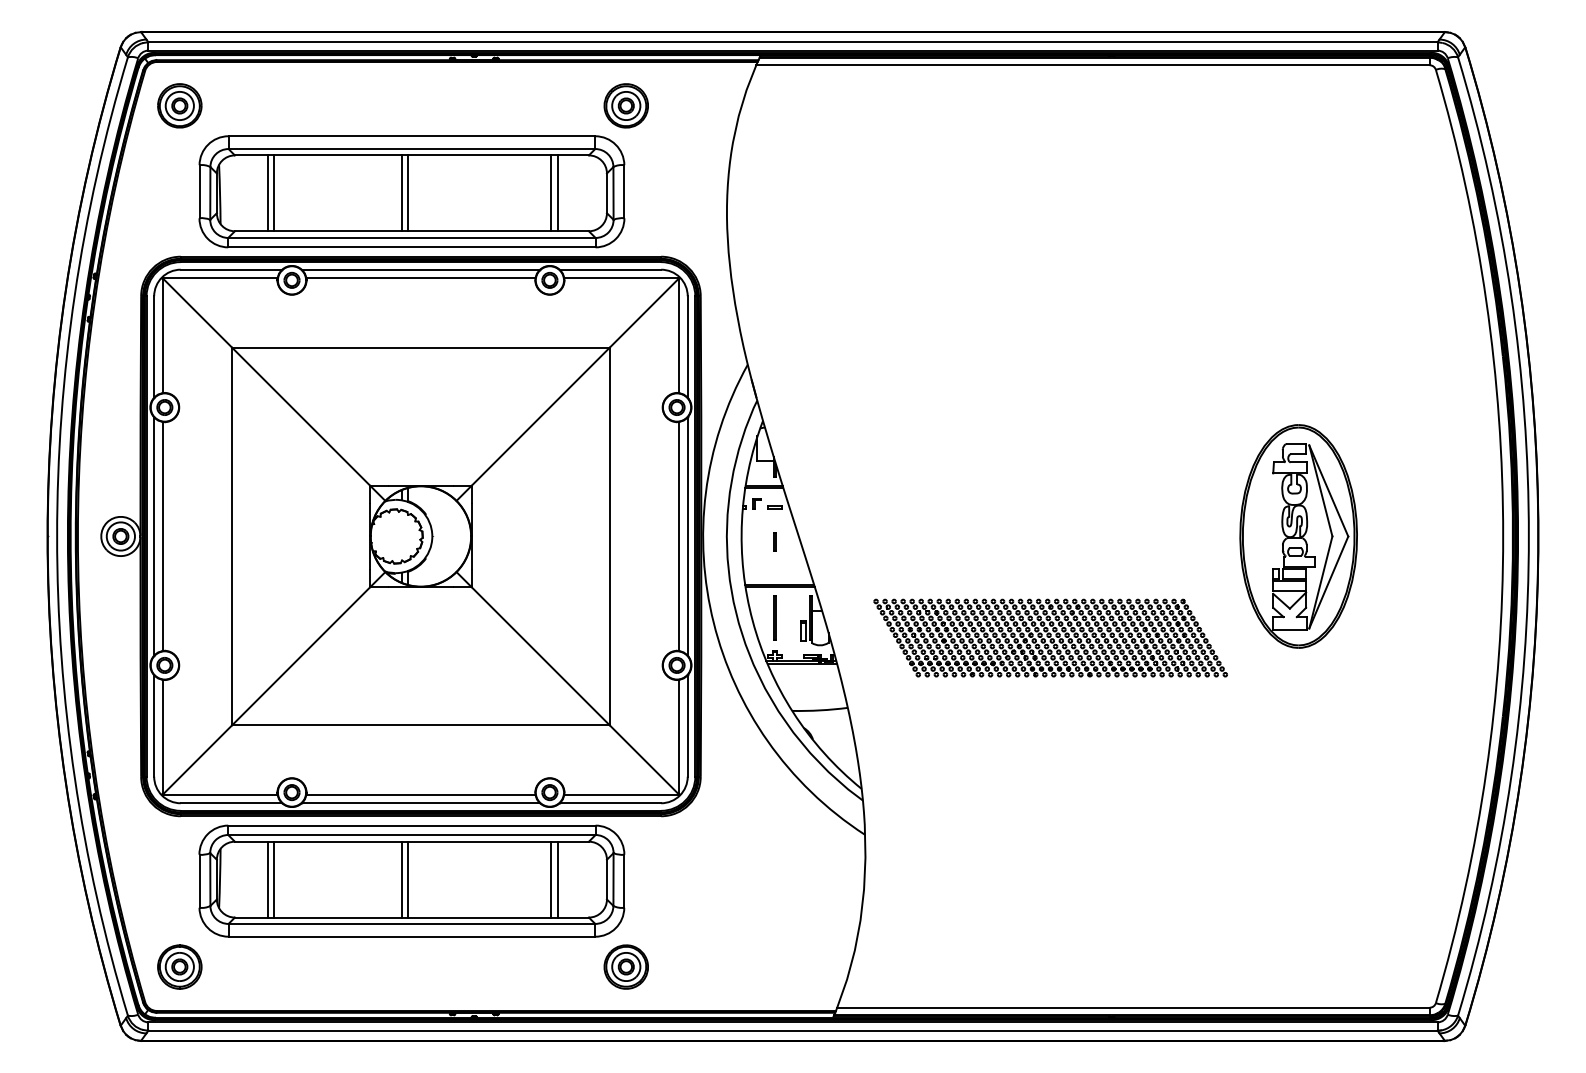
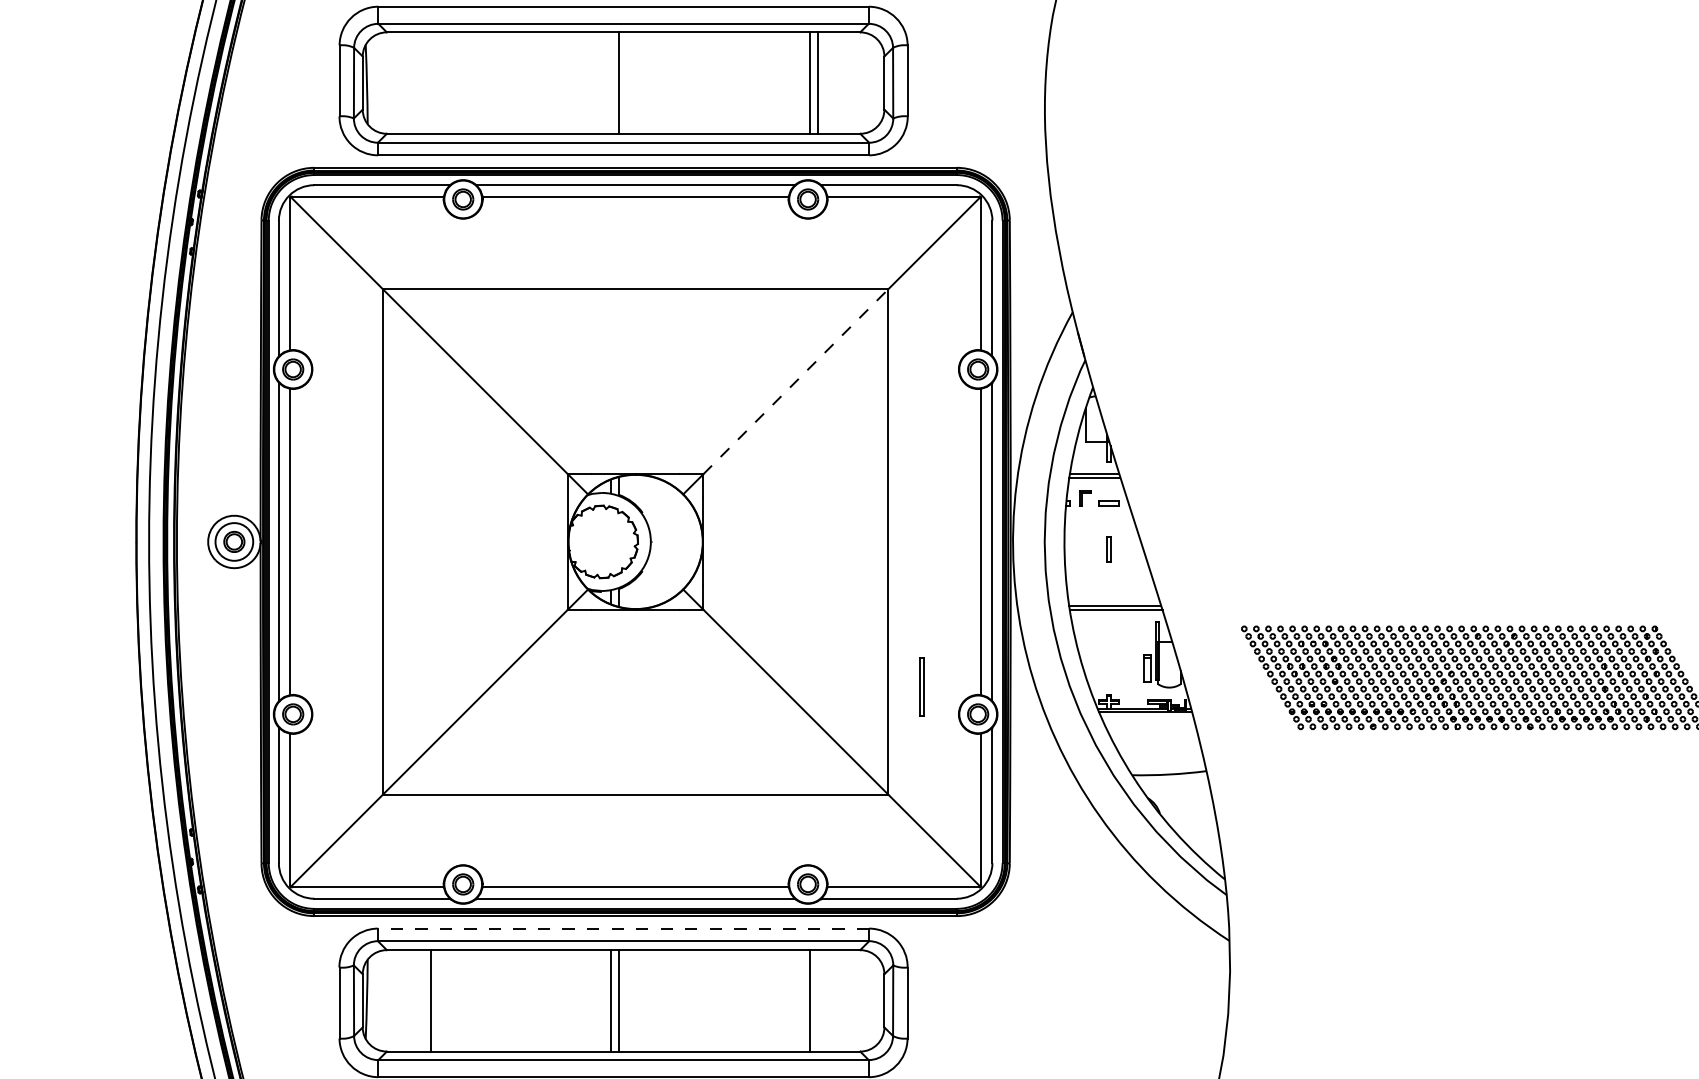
line: (268, 193) -> (431, 83), removed
line: (274, 193) -> (439, 83), removed
line: (402, 193) -> (610, 83), removed
line: (540, 416) -> (795, 381), solid -> dashed
line: (774, 617) -> (921, 686), moved
line: (411, 825) -> (623, 928), solid -> dashed
line: (274, 879) -> (439, 1000), removed
line: (557, 879) -> (818, 1000), removed

